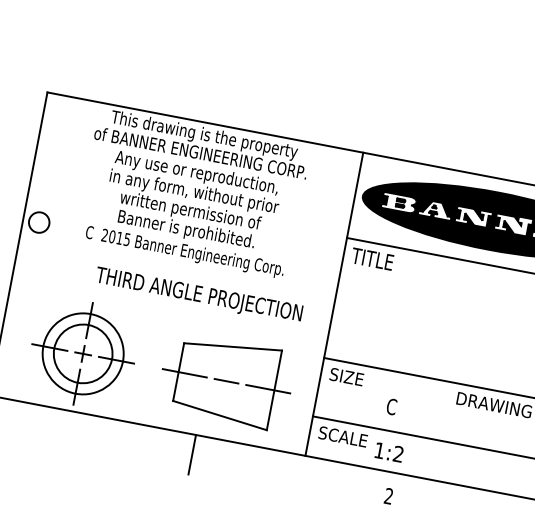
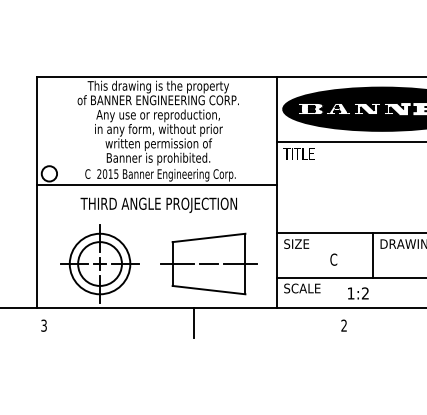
line: (178, 265) -> (157, 185), added
text: (198, 294) -> (158, 204), moved
line: (445, 411) -> (373, 255), added
text: (389, 452) -> (358, 293), moved

